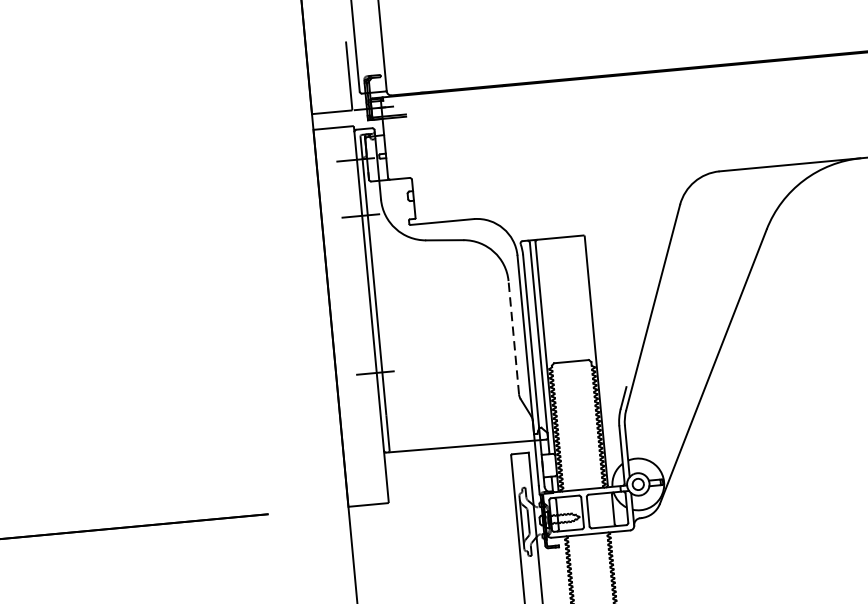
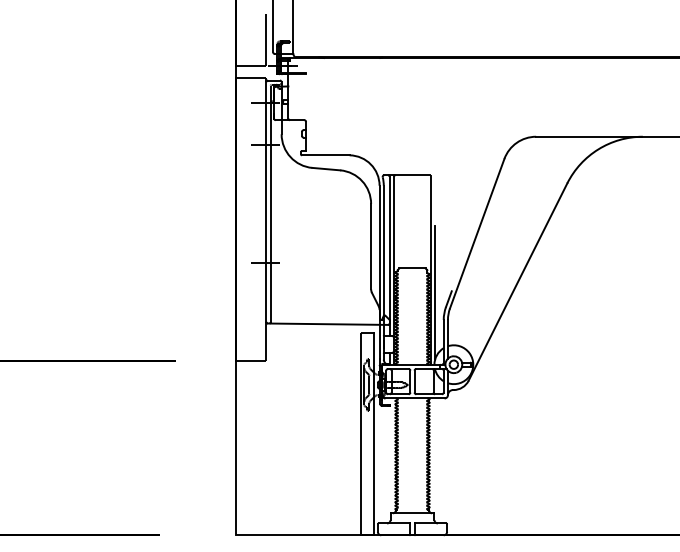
line: (514, 337) -> (371, 246), dashed -> solid
line: (604, 390) -> (435, 292), added

